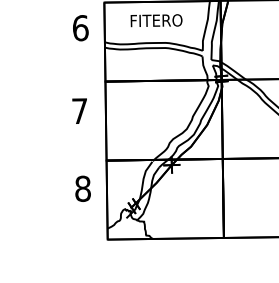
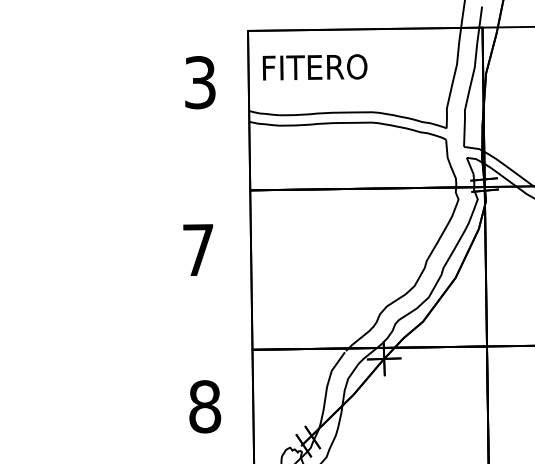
text: (156, 20) -> (314, 67), moved
text: (80, 28) -> (199, 83), 6 -> 3

